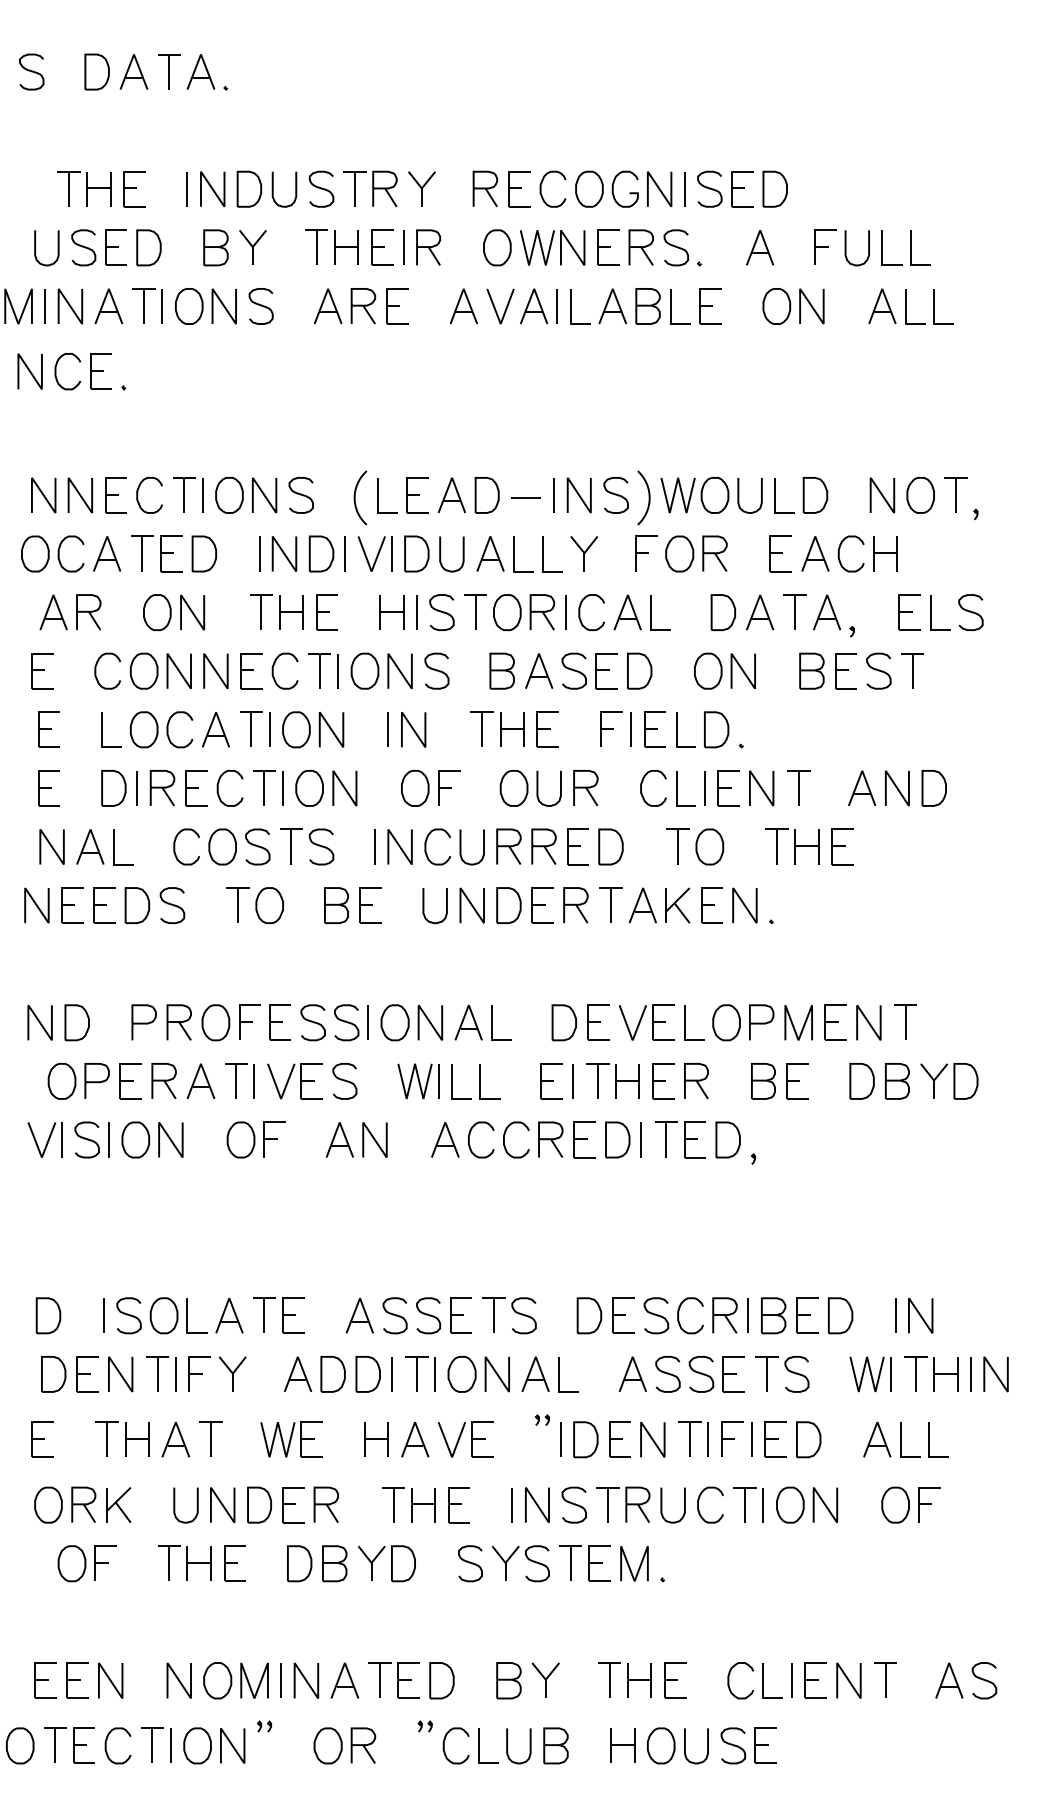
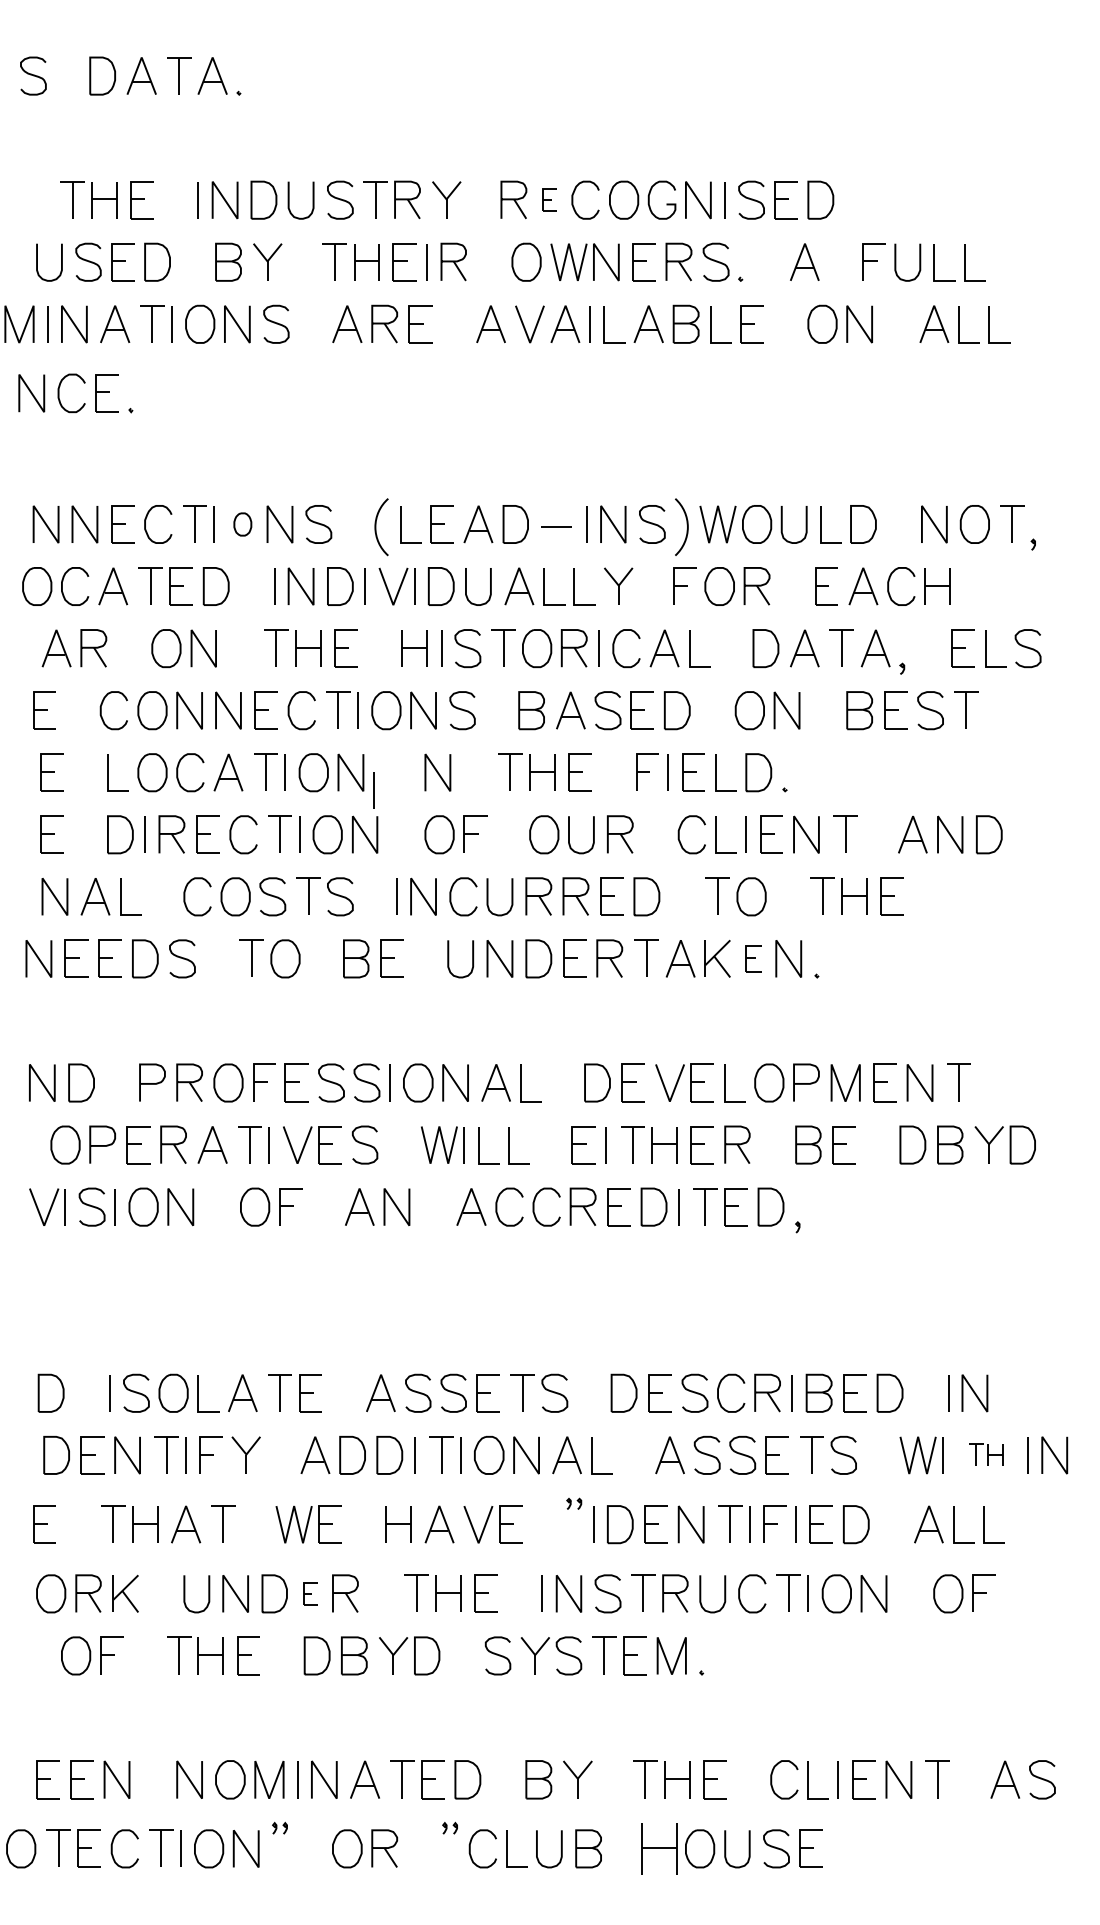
part: (519, 189) -> (550, 200), size x0.6
part: (229, 495) -> (242, 524), size x0.6
line: (387, 729) -> (373, 790), moved
part: (711, 905) -> (753, 958), size x0.7
part: (931, 1373) -> (986, 1454), size x0.6
part: (293, 1505) -> (310, 1594), size x0.6
part: (622, 1745) -> (659, 1848), size x1.4

